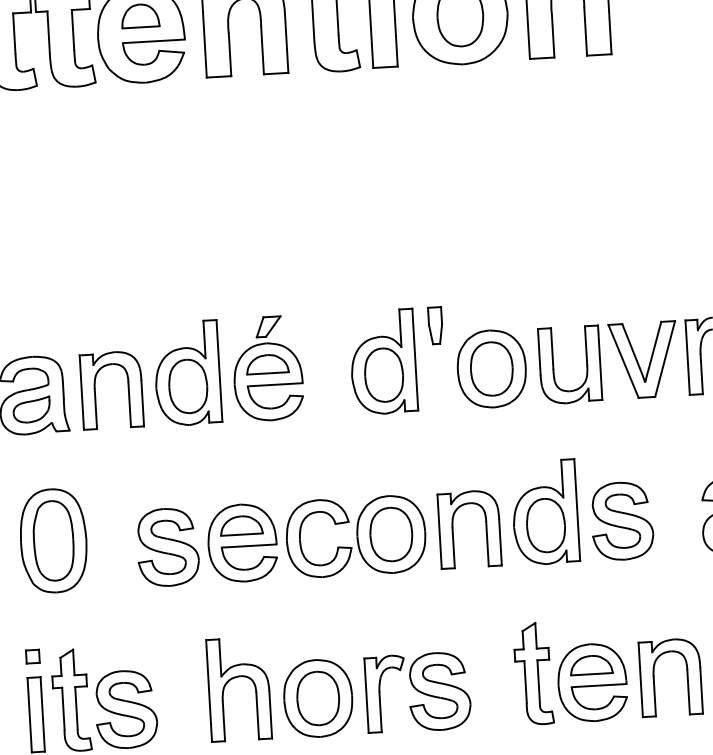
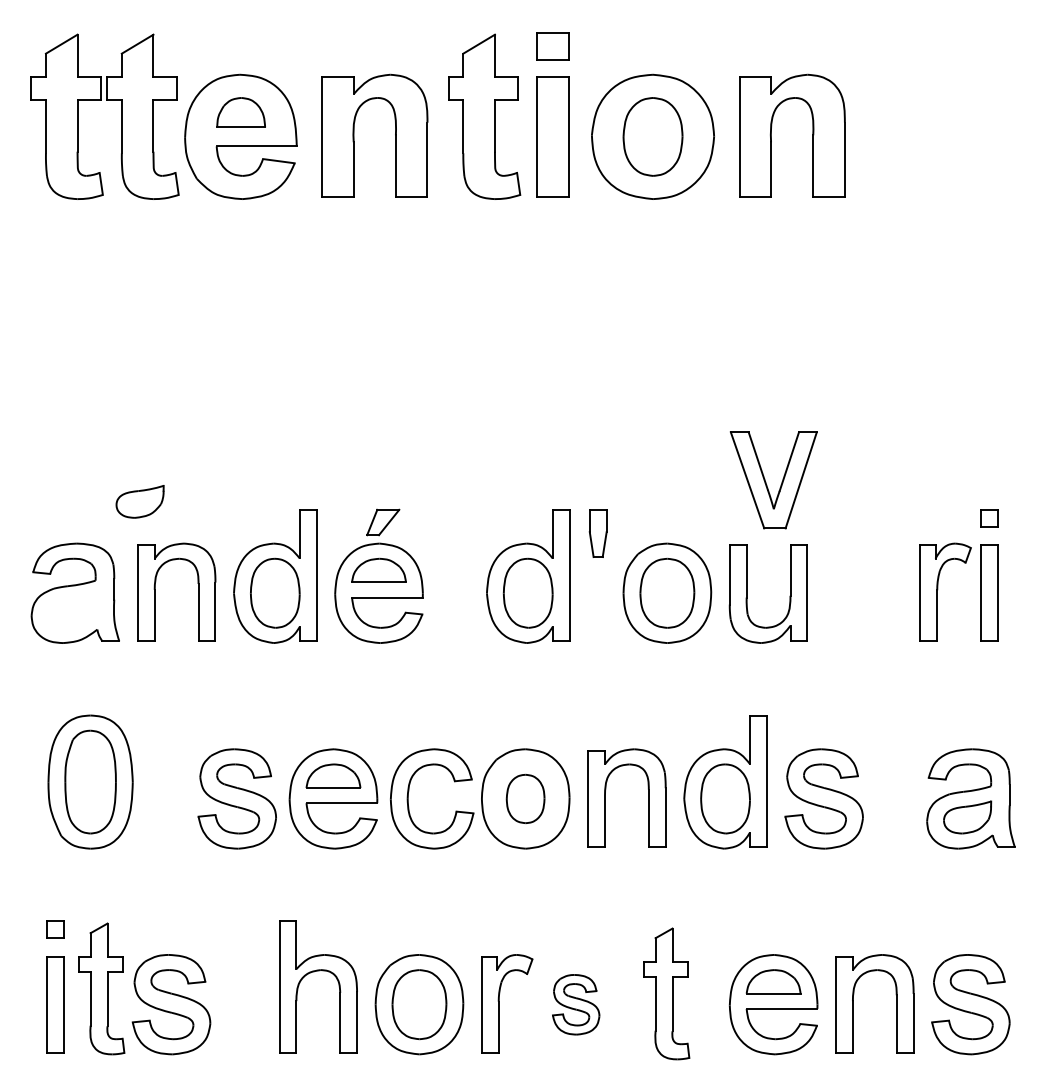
part: (638, 362) -> (766, 482), moved
part: (31, 409) -> (139, 501), moved
part: (391, 534) -> (525, 798), size x0.7
part: (533, 673) -> (666, 993), moved
part: (439, 691) -> (575, 1004), size x0.6

